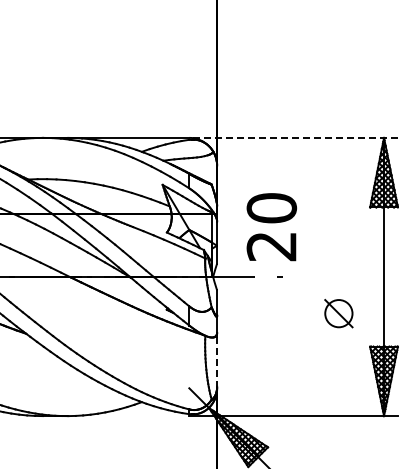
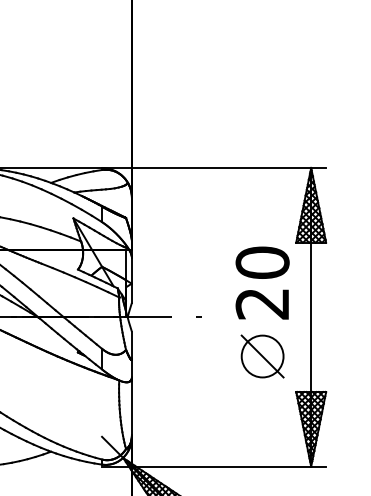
line: (293, 137) -> (213, 167), dashed -> solid
text: (271, 227) -> (262, 283), moved
part: (338, 313) -> (262, 356), size x1.43
line: (217, 362) -> (132, 409), dashed -> solid

